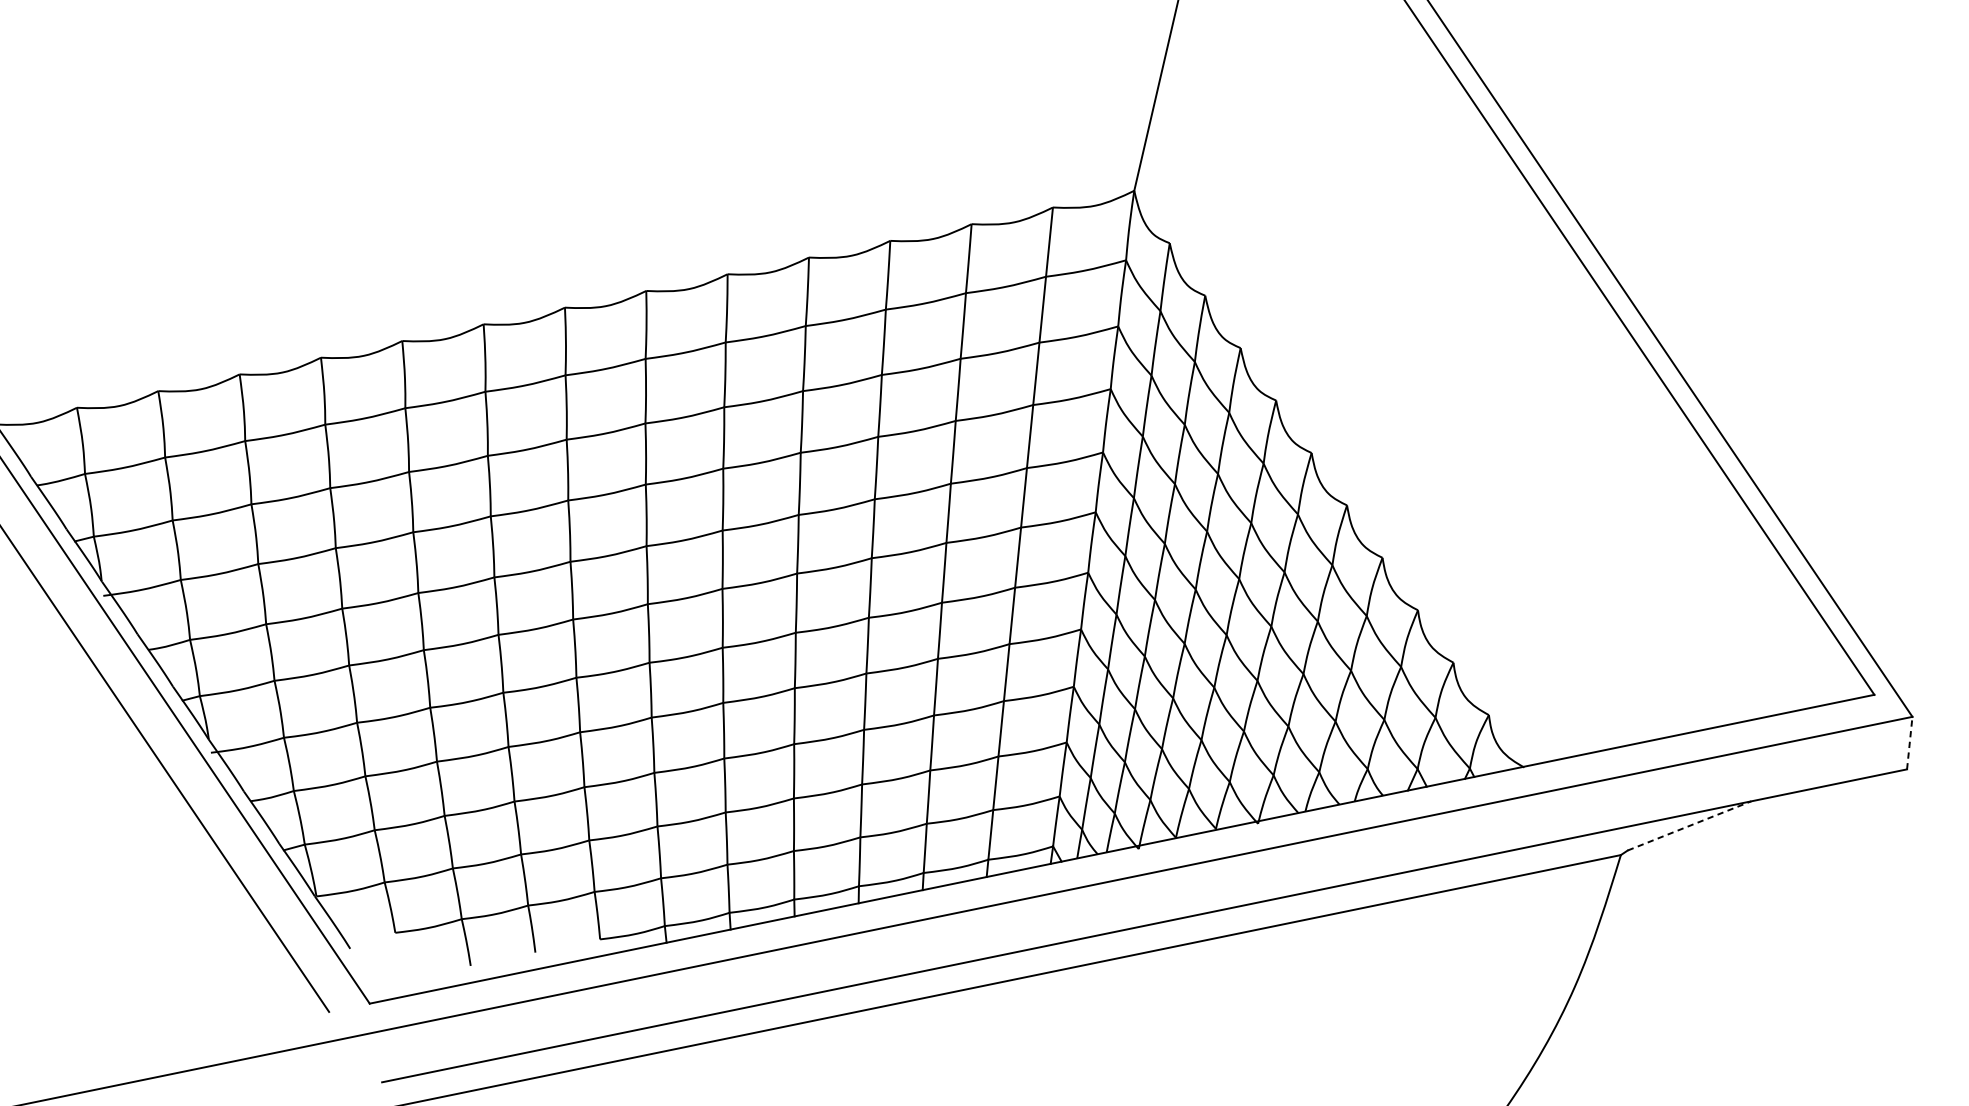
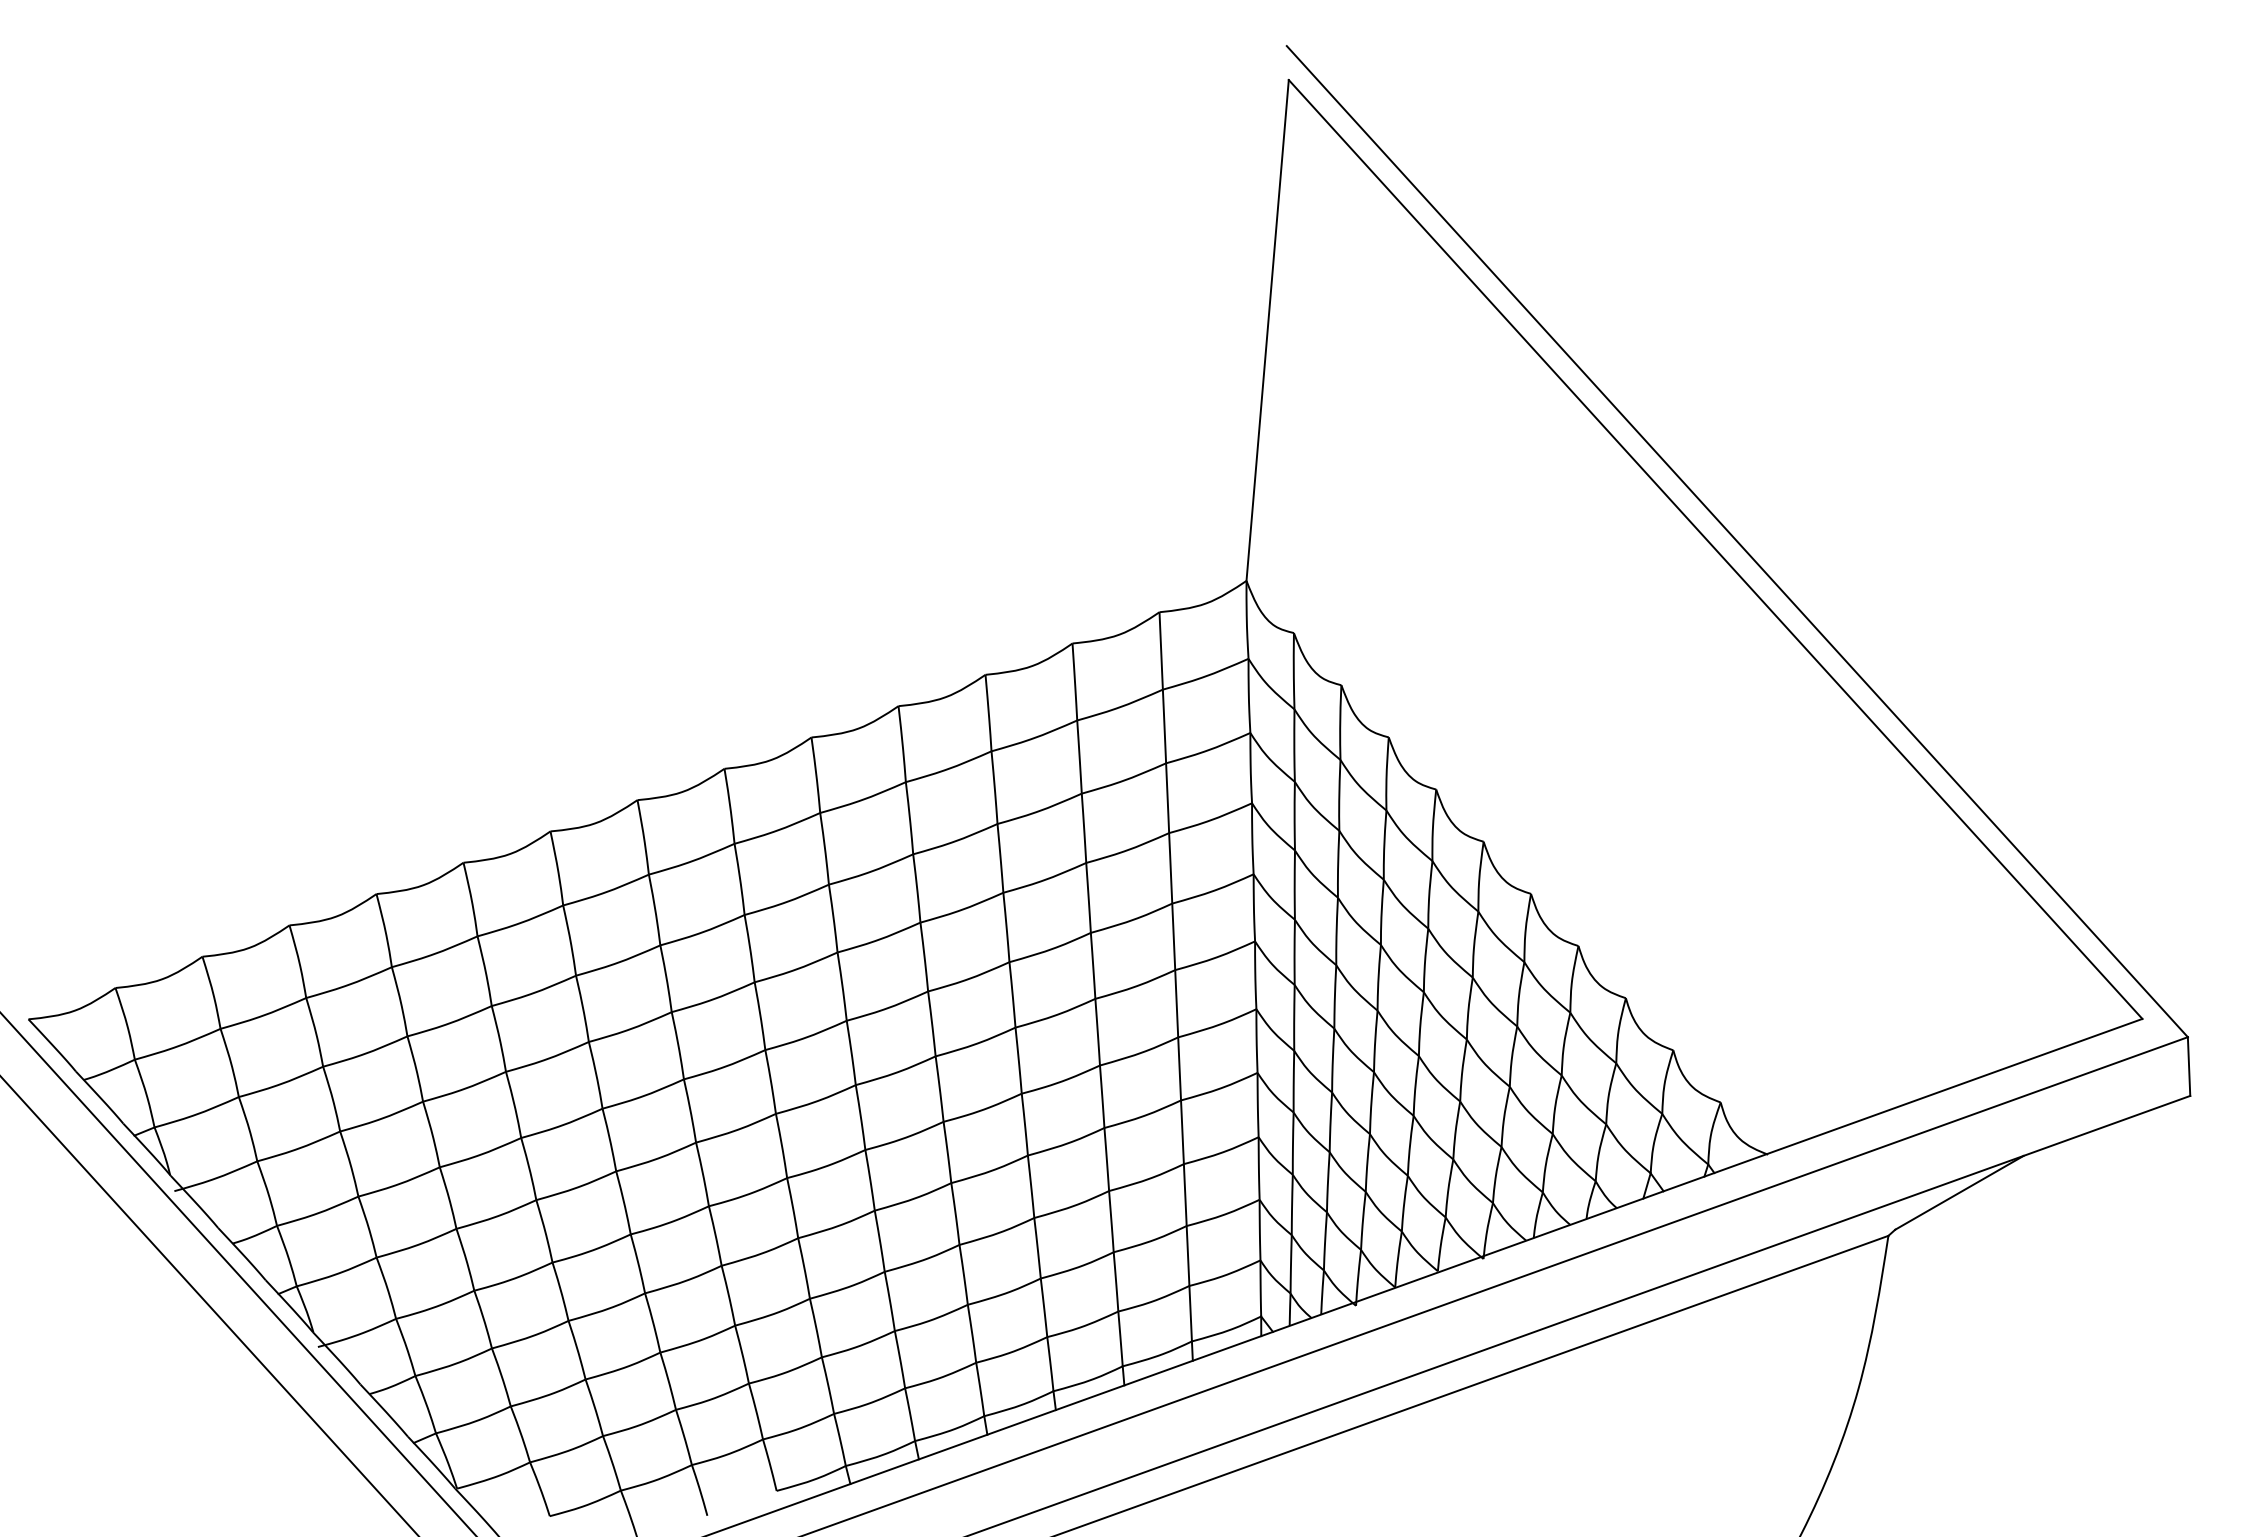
line: (1910, 743) -> (2189, 1066), dashed -> solid
line: (1689, 825) -> (1959, 1192), dashed -> solid

